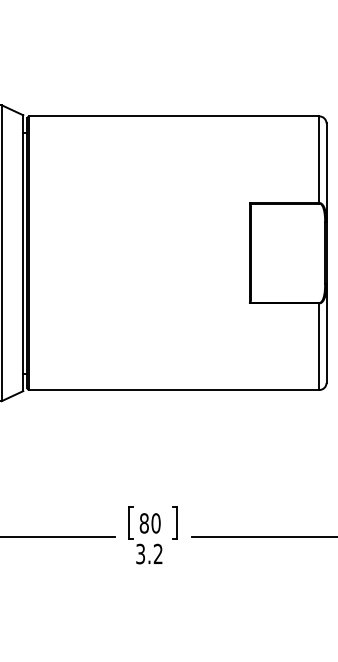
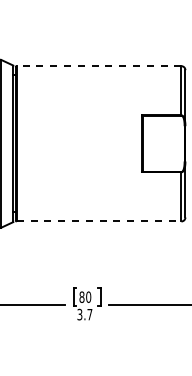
line: (173, 116) -> (98, 66), solid -> dashed
line: (175, 390) -> (99, 221), solid -> dashed
text: (157, 553) -> (89, 314), 3.2 -> 3.7

